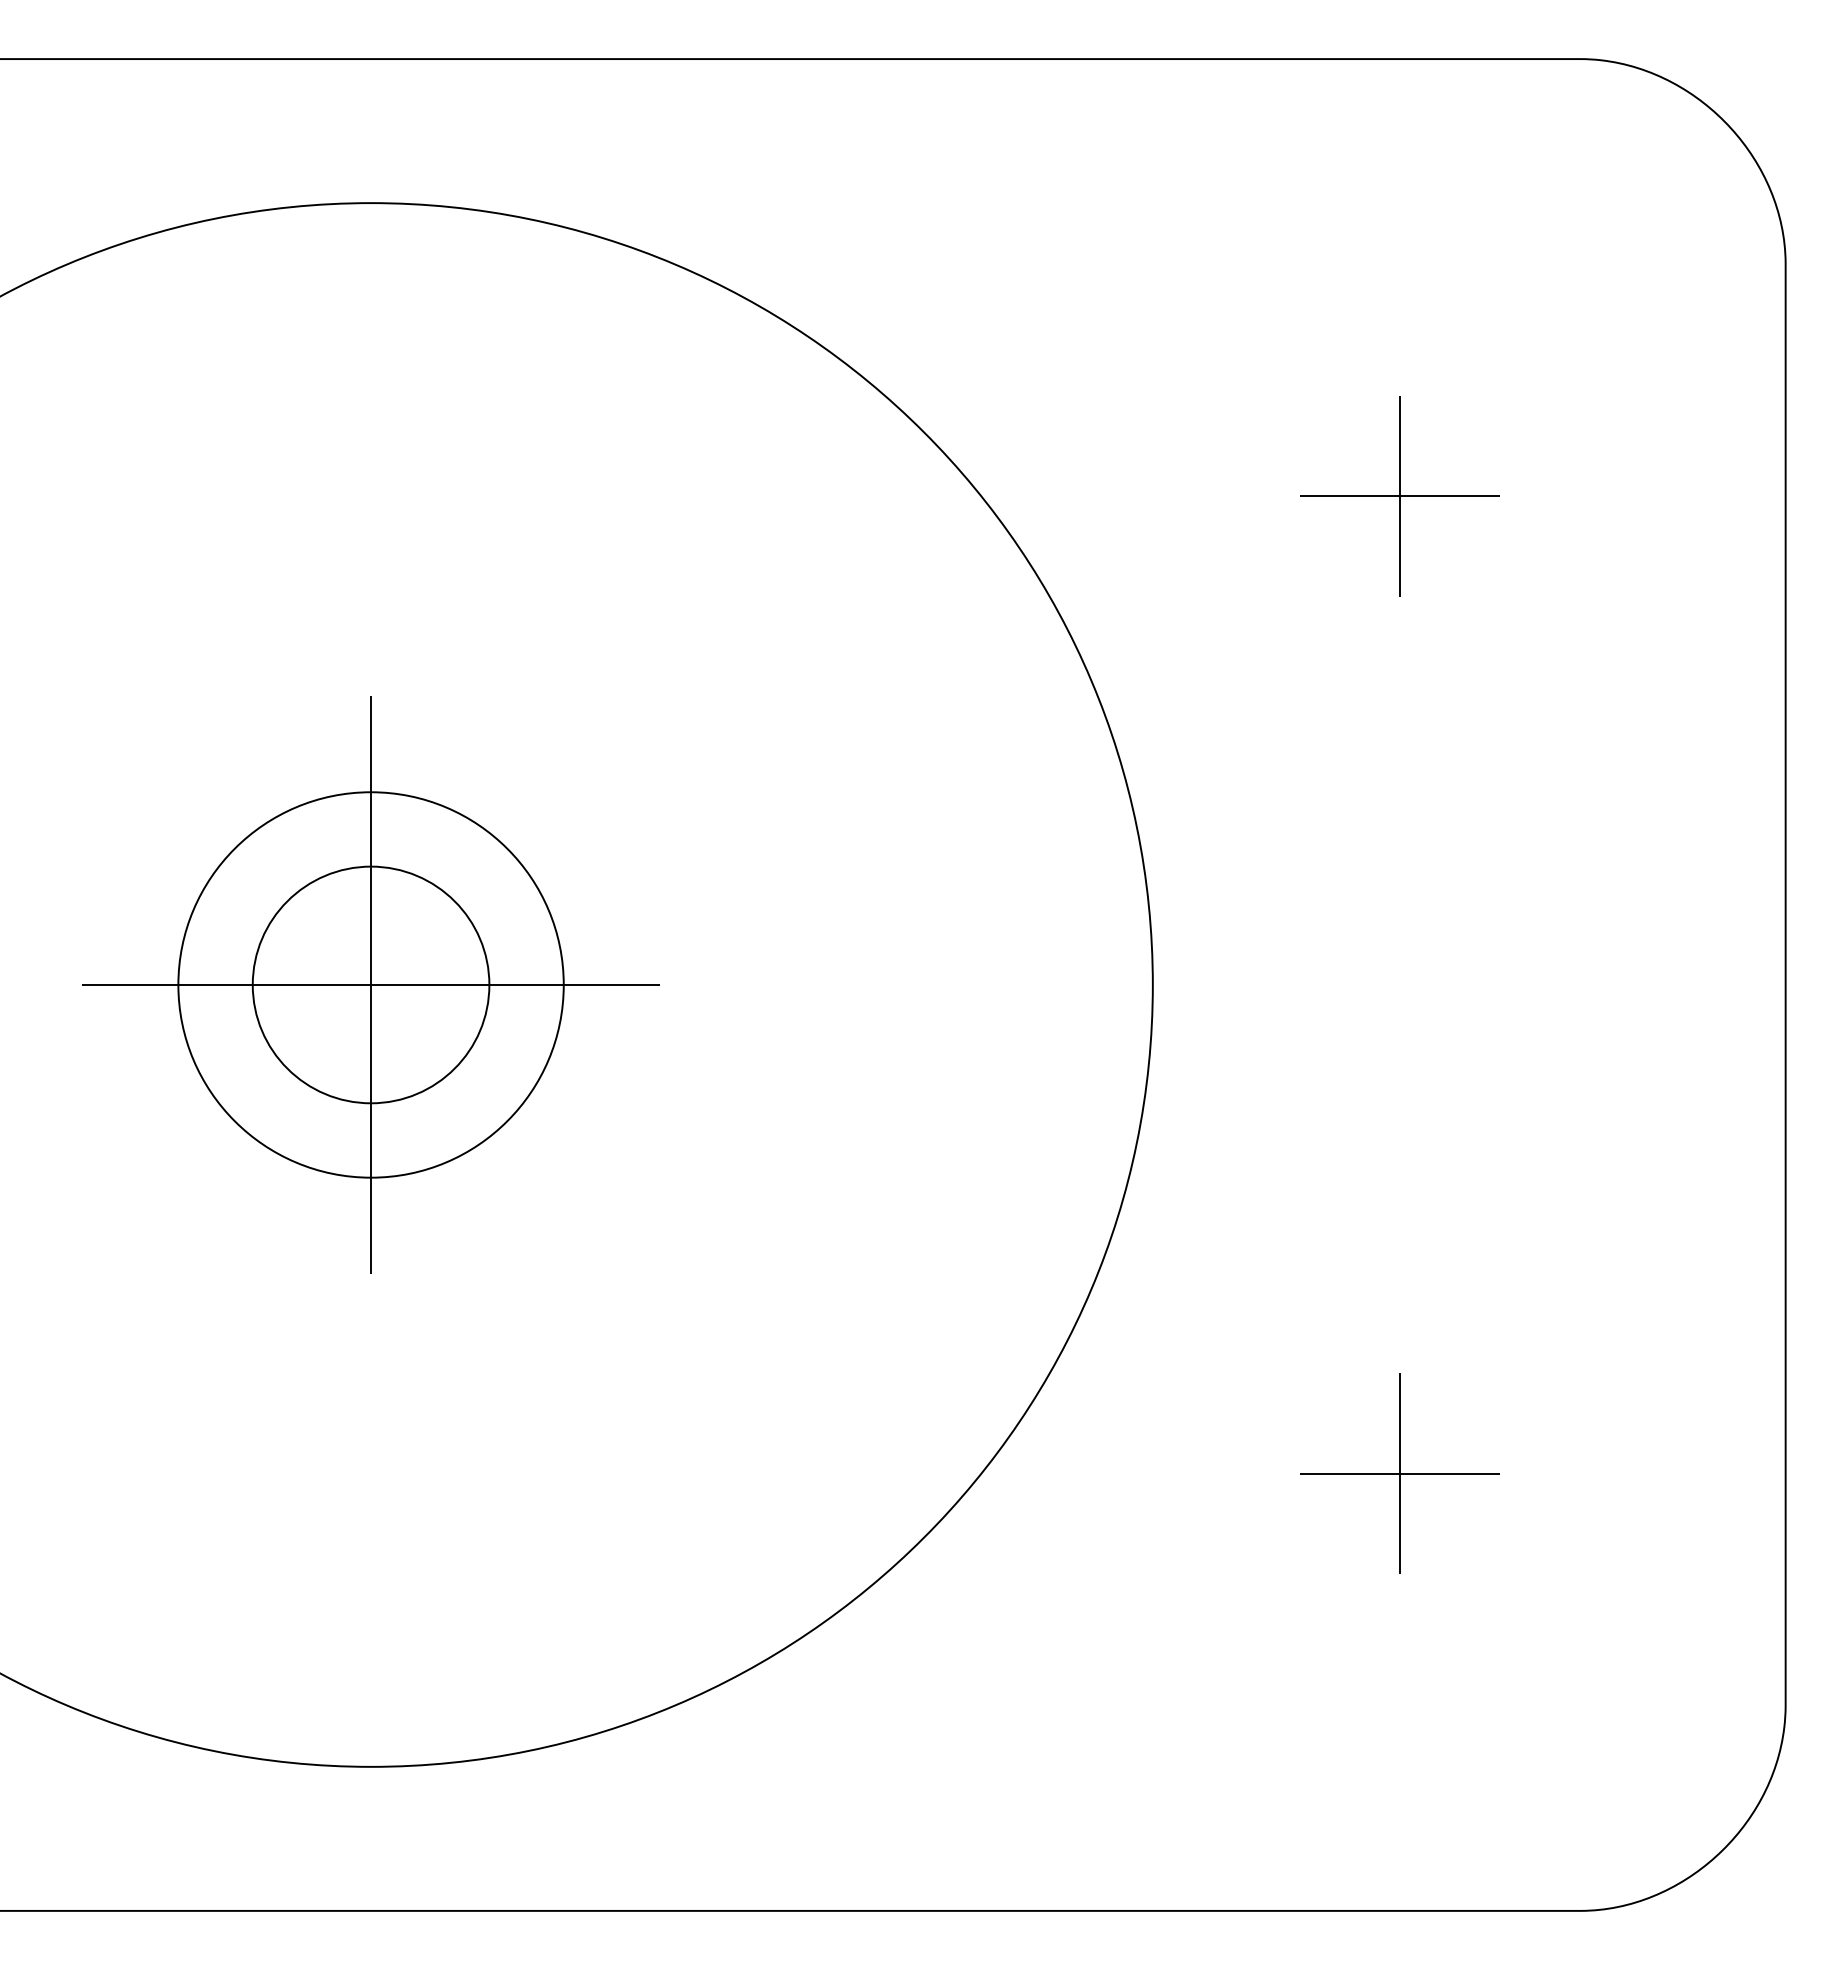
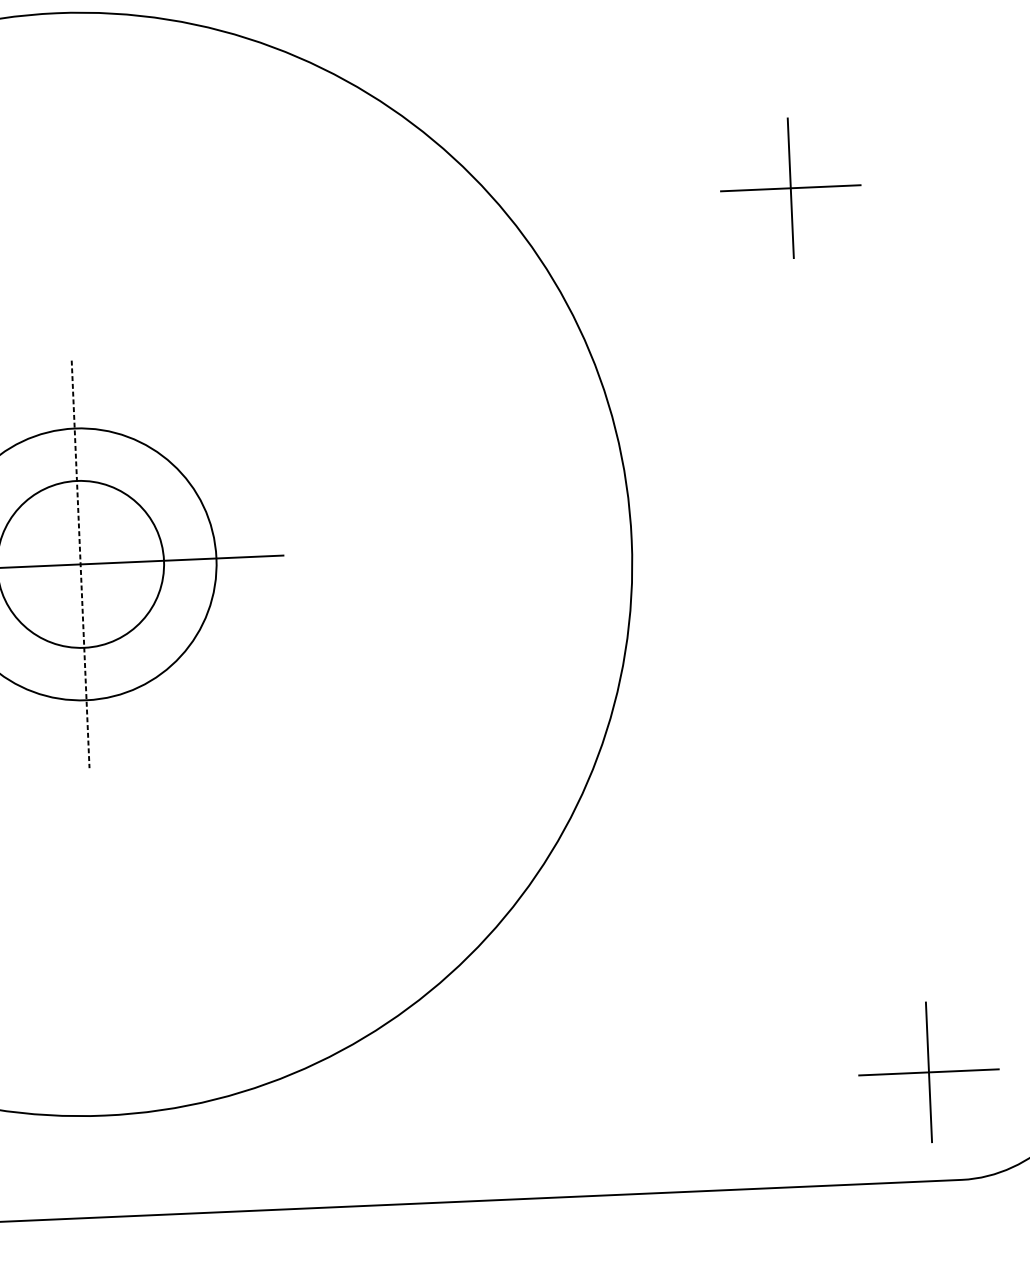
line: (371, 985) -> (80, 564), solid -> dashed
part: (1399, 1473) -> (928, 1072), moved

